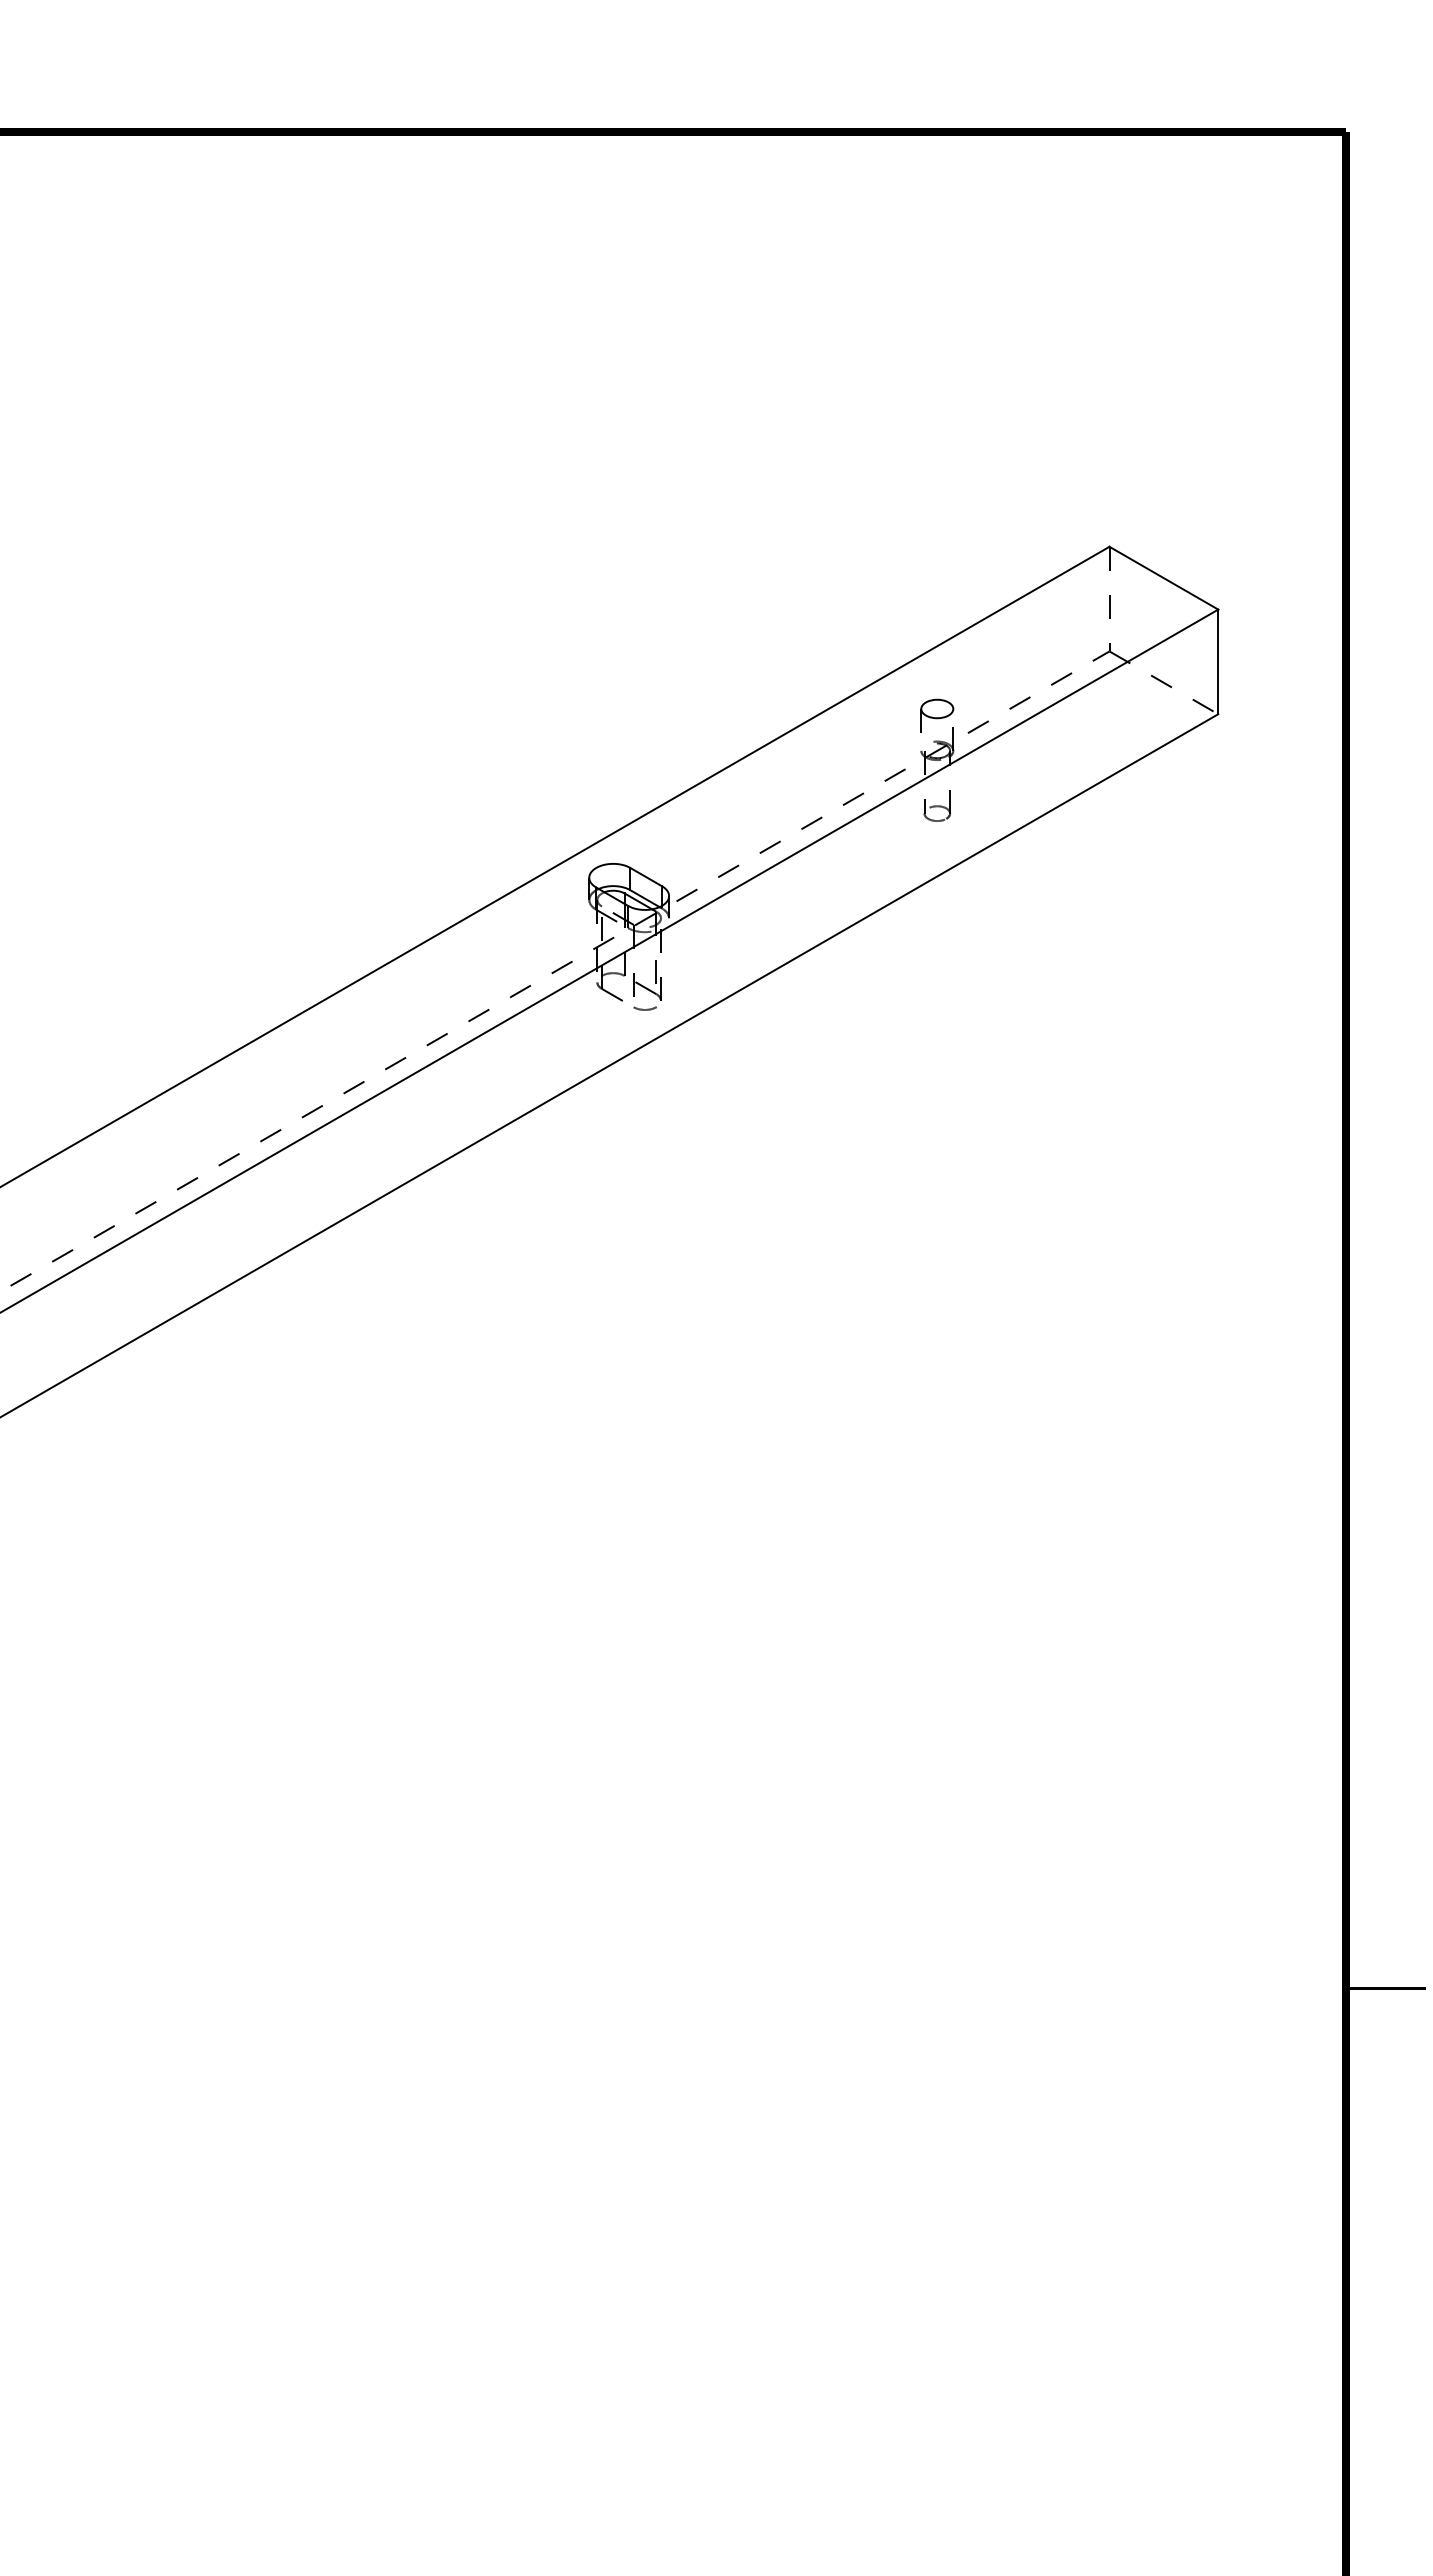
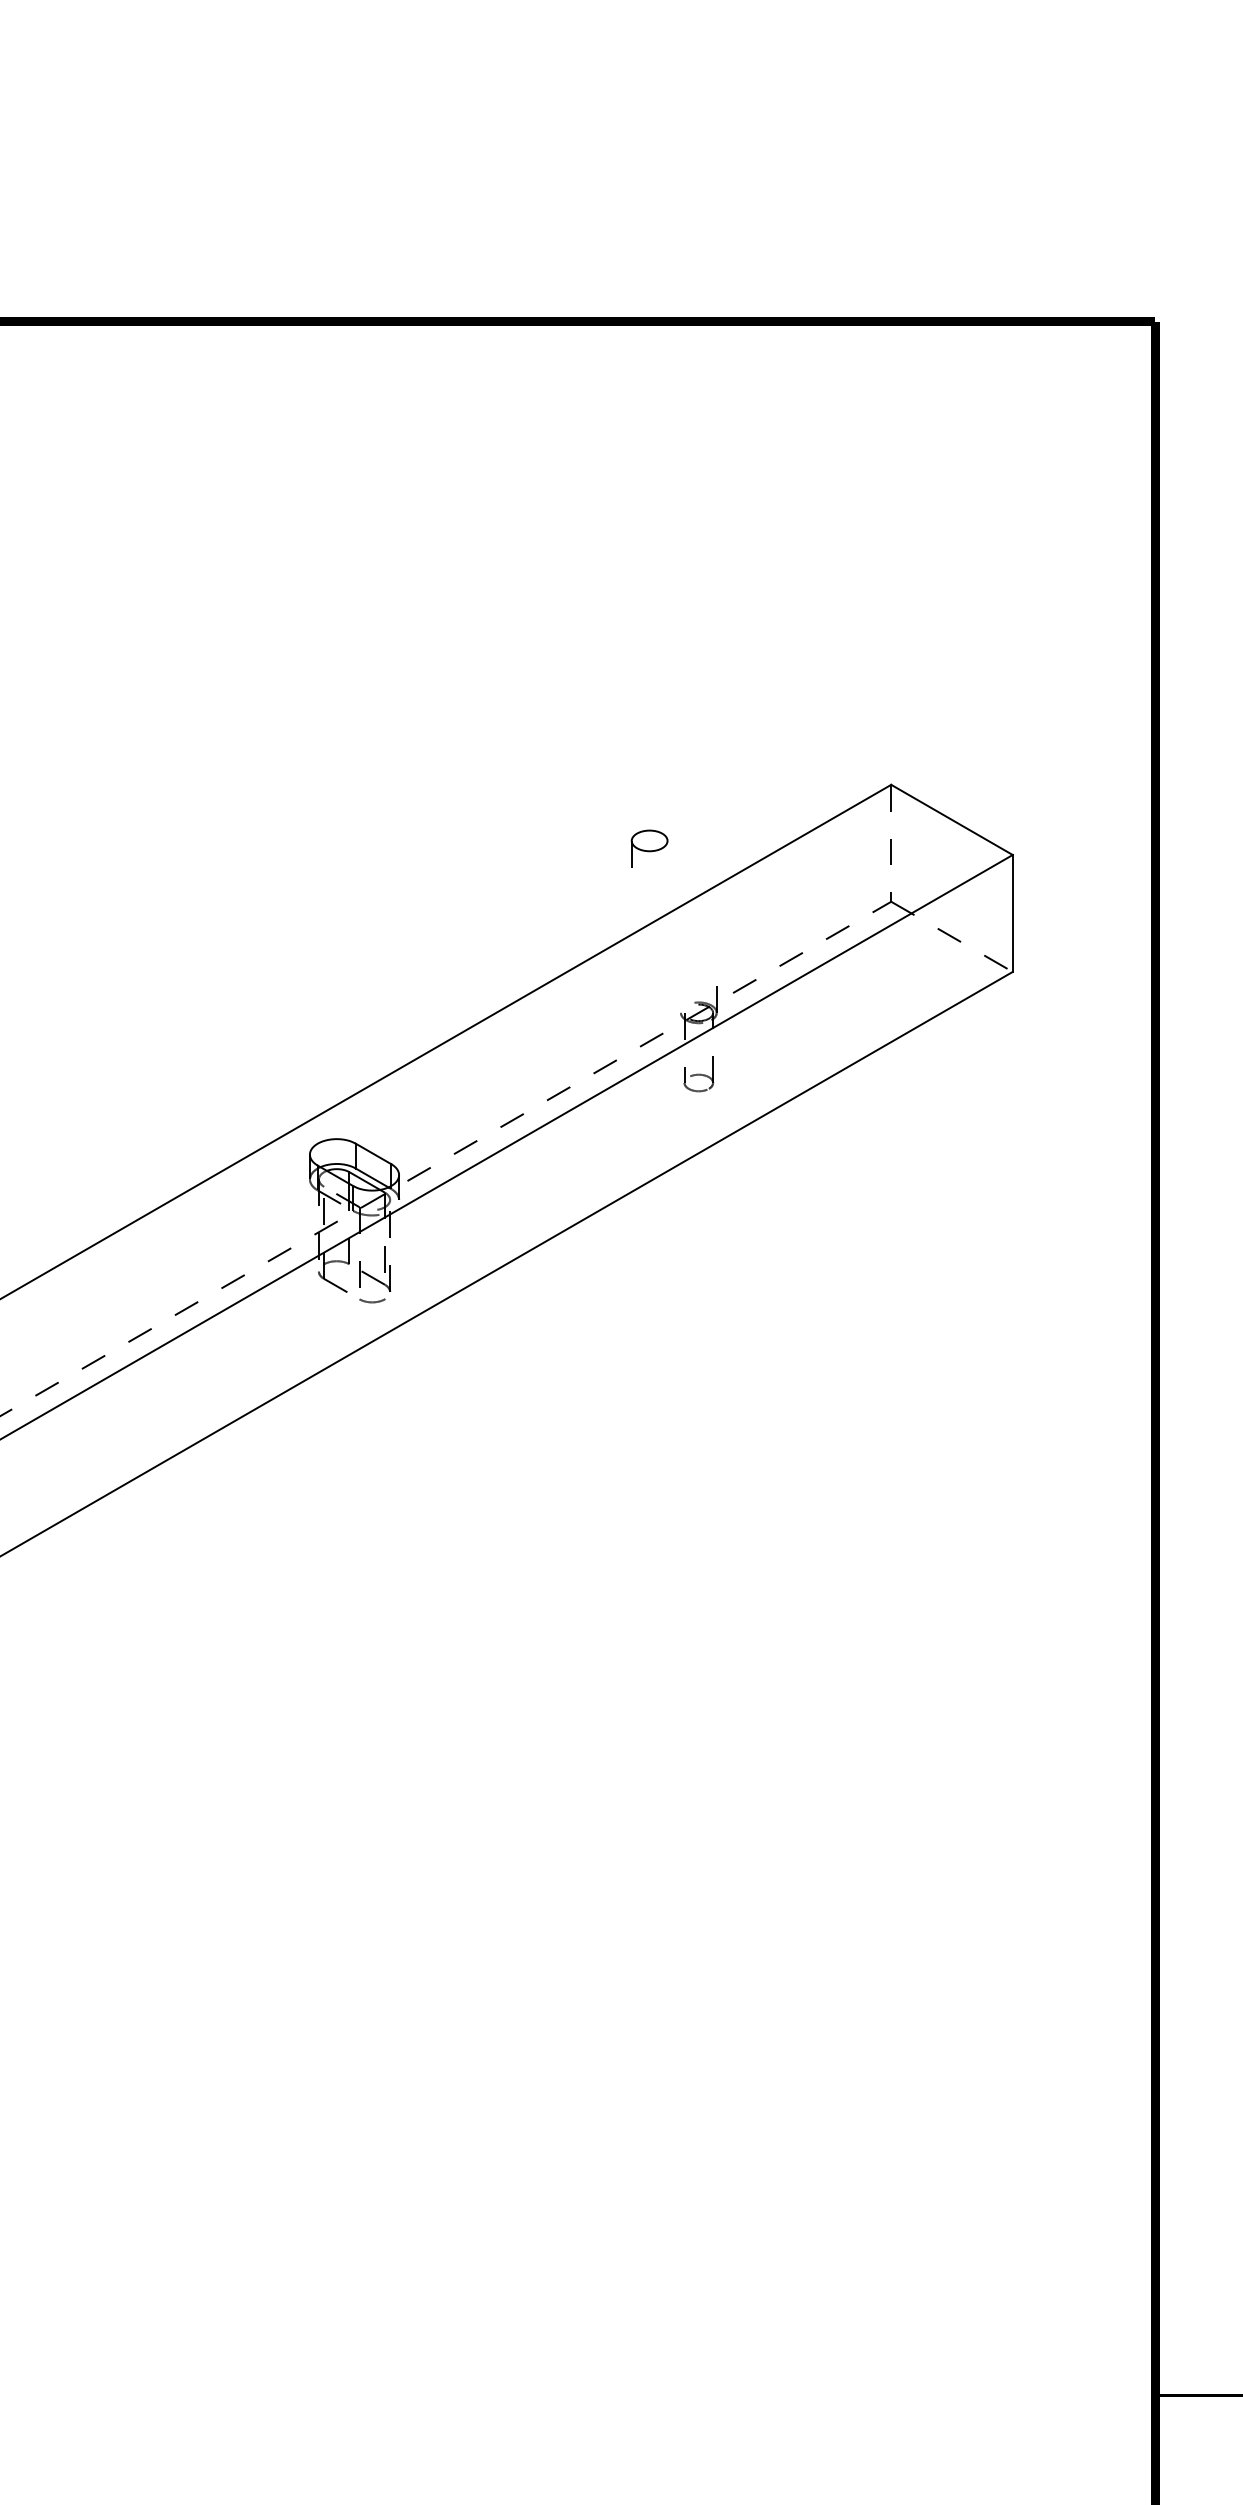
part: (937, 715) -> (649, 848), moved

